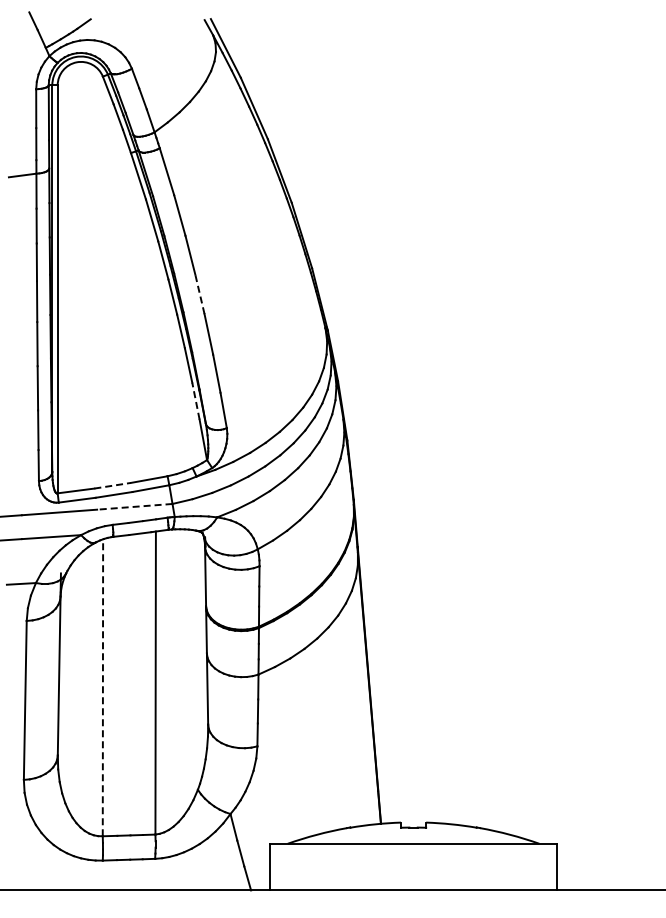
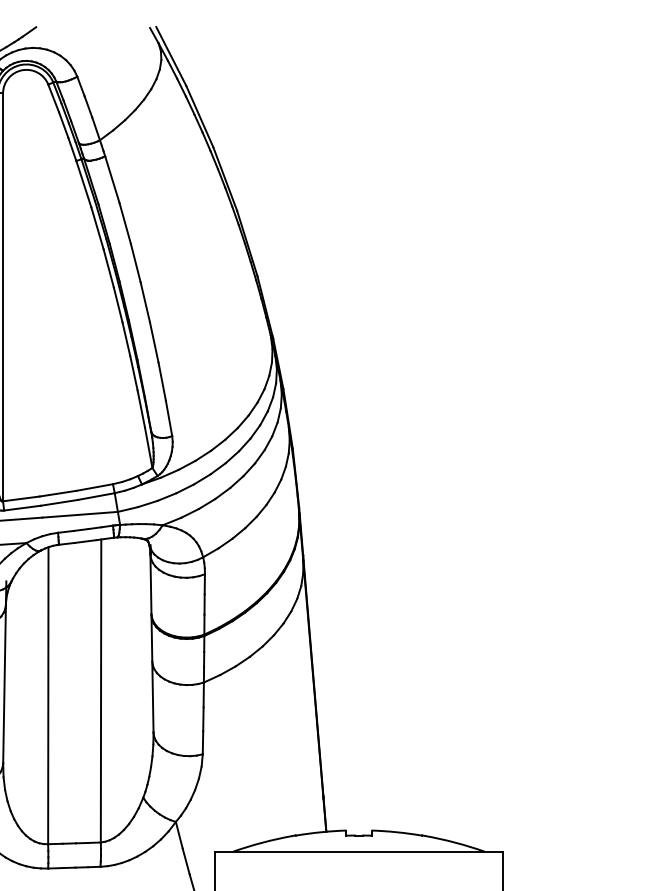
line: (199, 293) -> (144, 301), dashed -> solid
line: (195, 401) -> (140, 409), dashed -> solid
line: (112, 485) -> (57, 493), dashed -> solid
line: (134, 506) -> (79, 514), dashed -> solid
line: (102, 687) -> (47, 695), dashed -> solid

